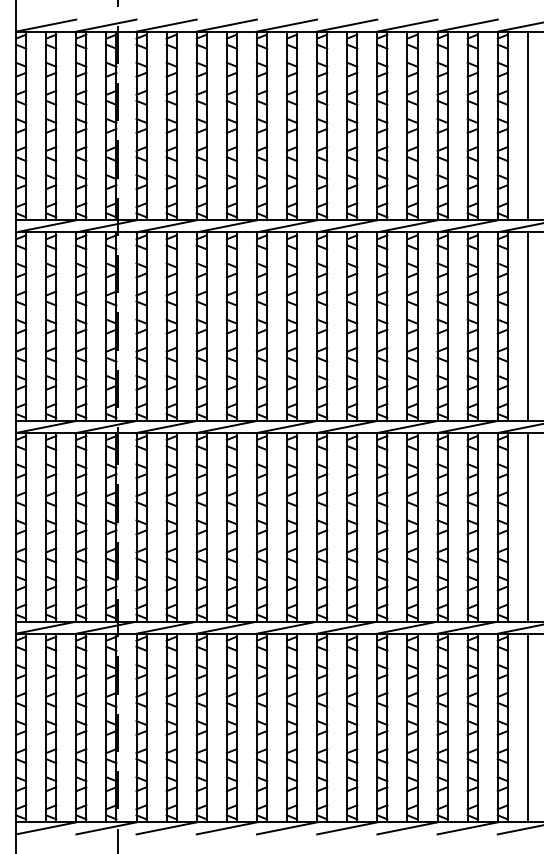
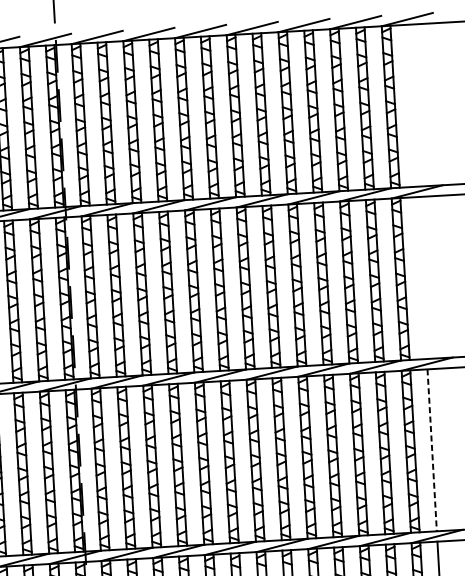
line: (527, 125) -> (411, 105), removed
line: (527, 326) -> (421, 277), removed
line: (527, 527) -> (431, 450), solid -> dashed

